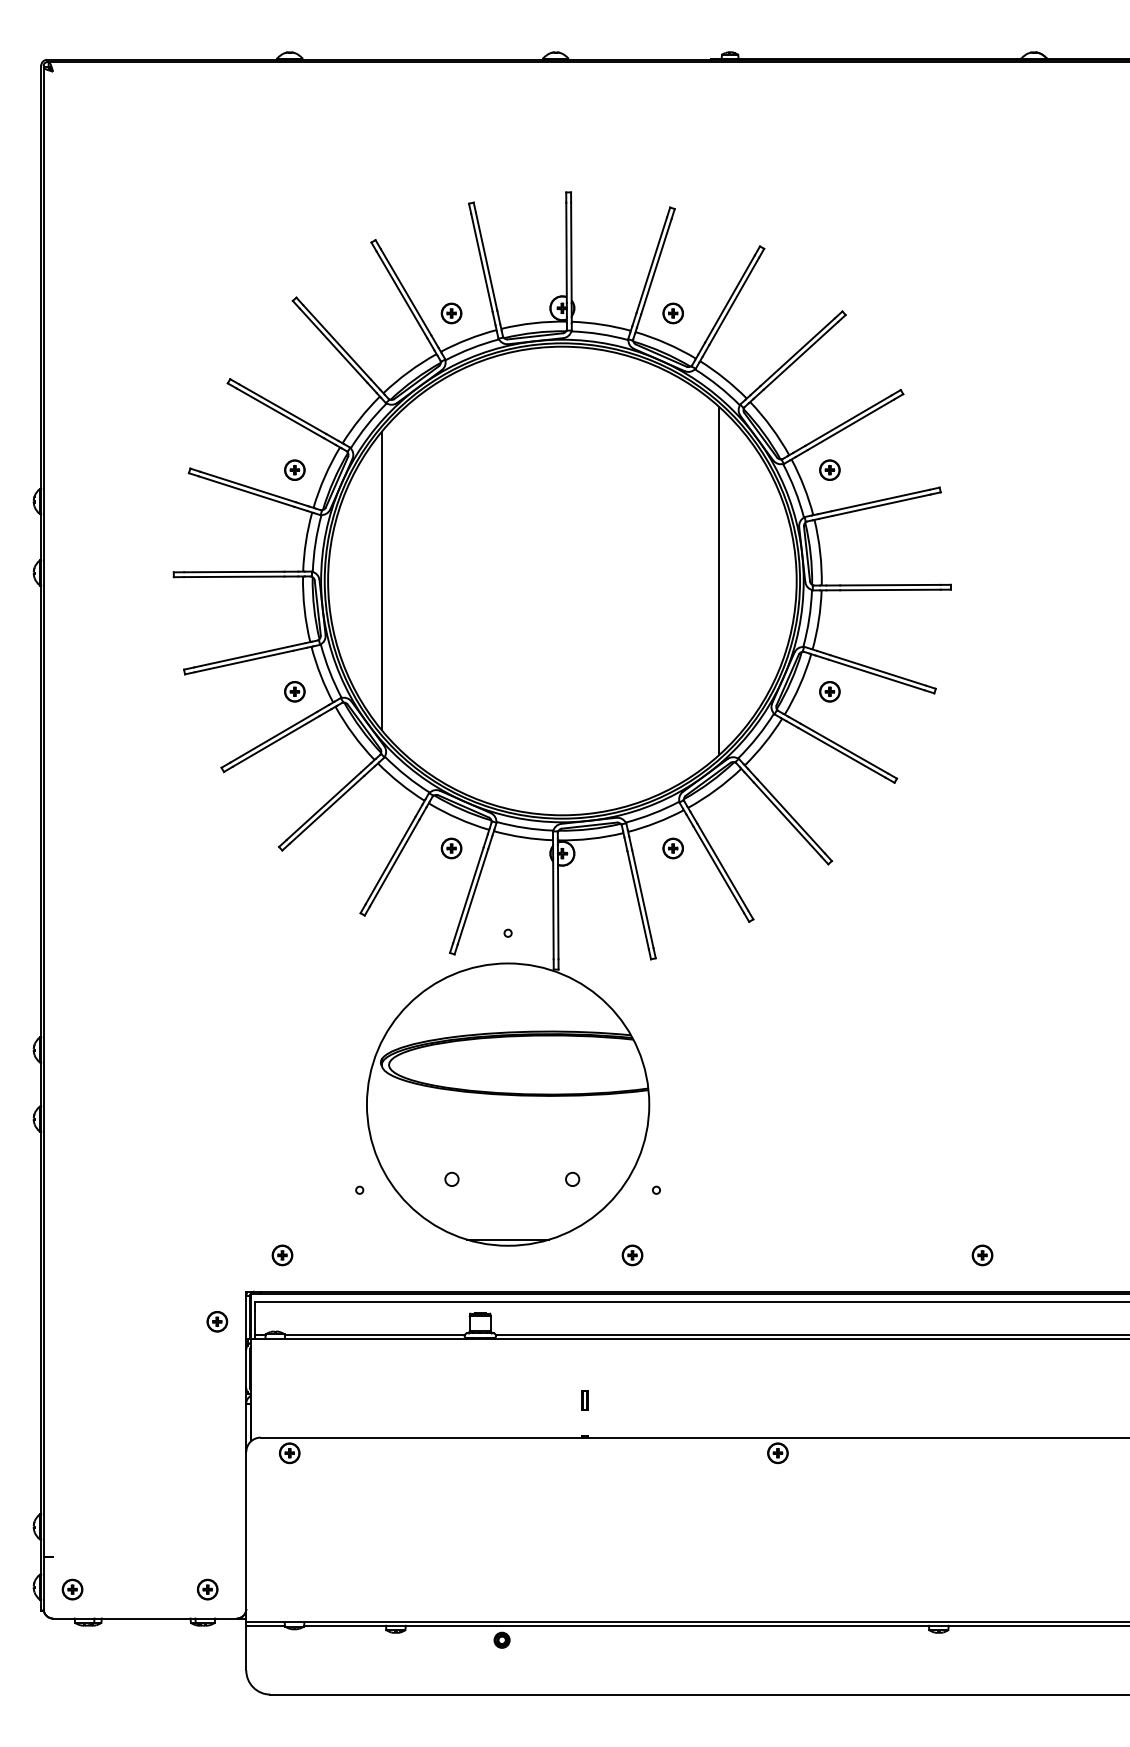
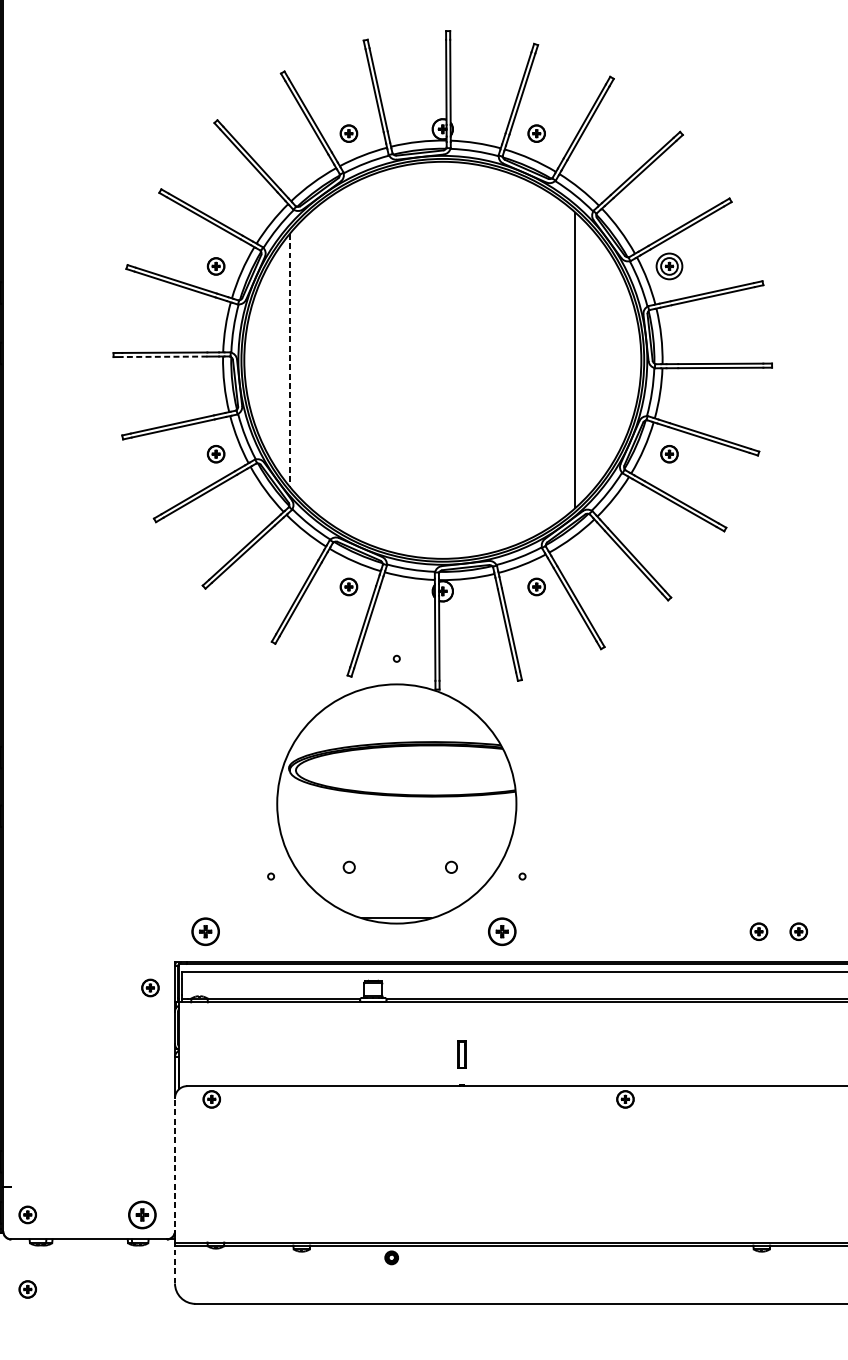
circle: (829, 469) -> (669, 265), size x1.6
line: (233, 576) -> (164, 356), solid -> dashed
line: (381, 581) -> (289, 360), solid -> dashed
part: (282, 1255) -> (205, 931), size x1.6
part: (632, 1255) -> (502, 931), size x1.6
part: (935, 1255) -> (758, 931), added
part: (584, 1400) -> (461, 1054), size x1.6
line: (246, 1533) -> (175, 1167), solid -> dashed
part: (207, 1589) -> (142, 1214), size x1.6
line: (246, 1647) -> (175, 1263), solid -> dashed
part: (72, 1677) -> (27, 1289), added

